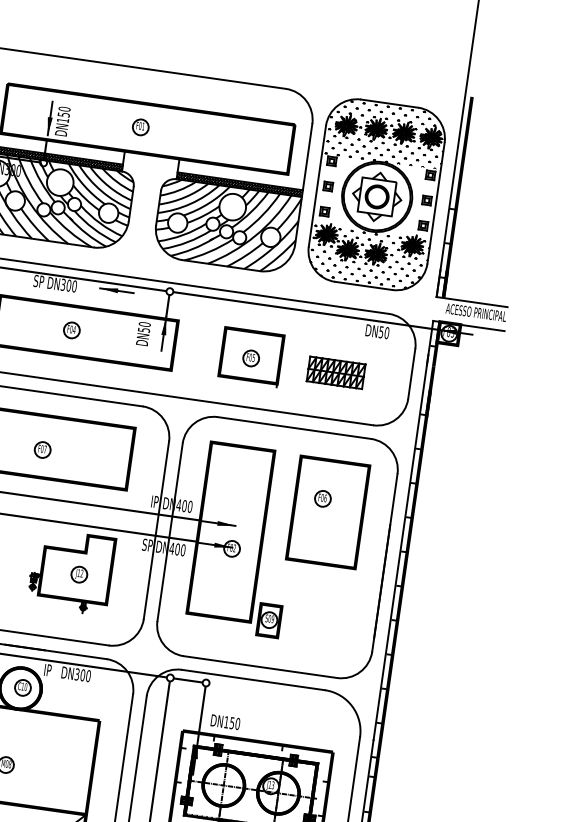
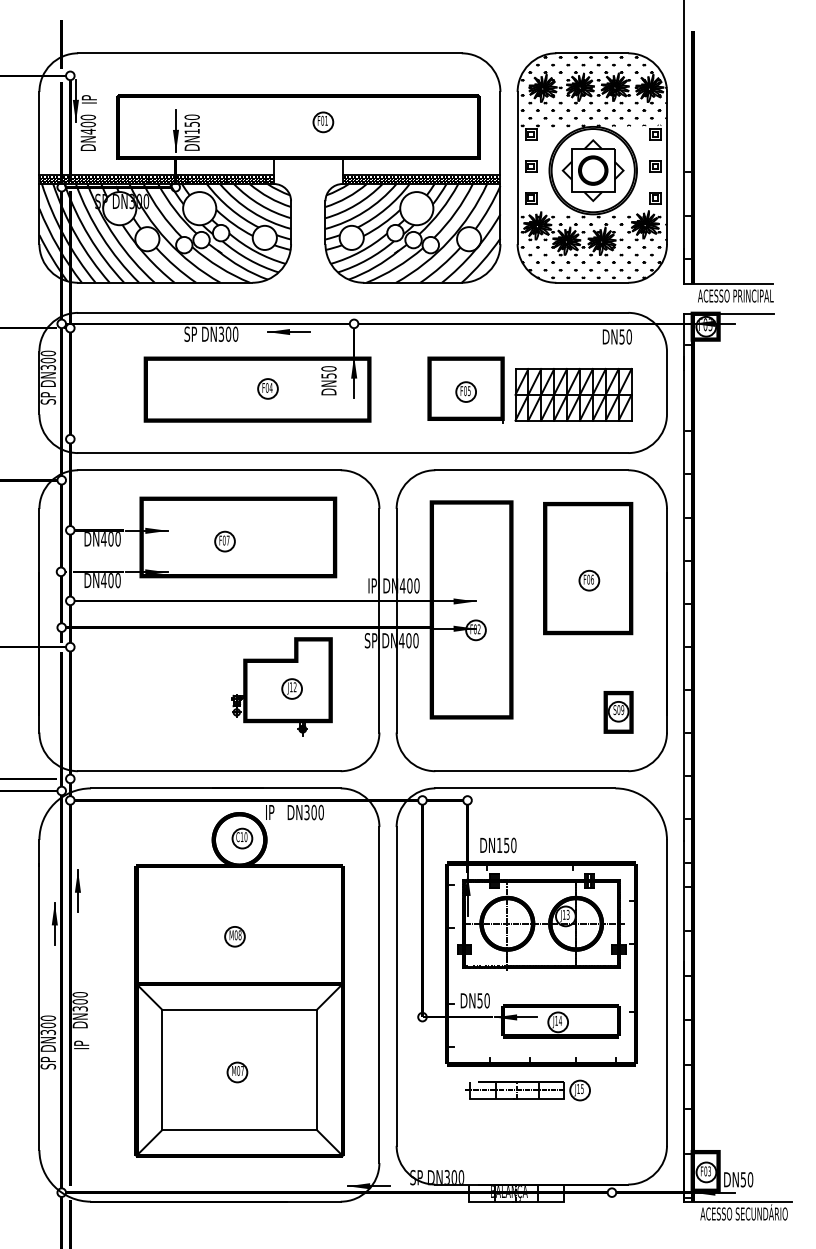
part: (140, 127) -> (323, 122), moved
part: (71, 330) -> (267, 388), moved
part: (336, 372) -> (573, 394), size x1.67
part: (323, 498) -> (589, 580), moved
part: (269, 620) -> (618, 712), moved

